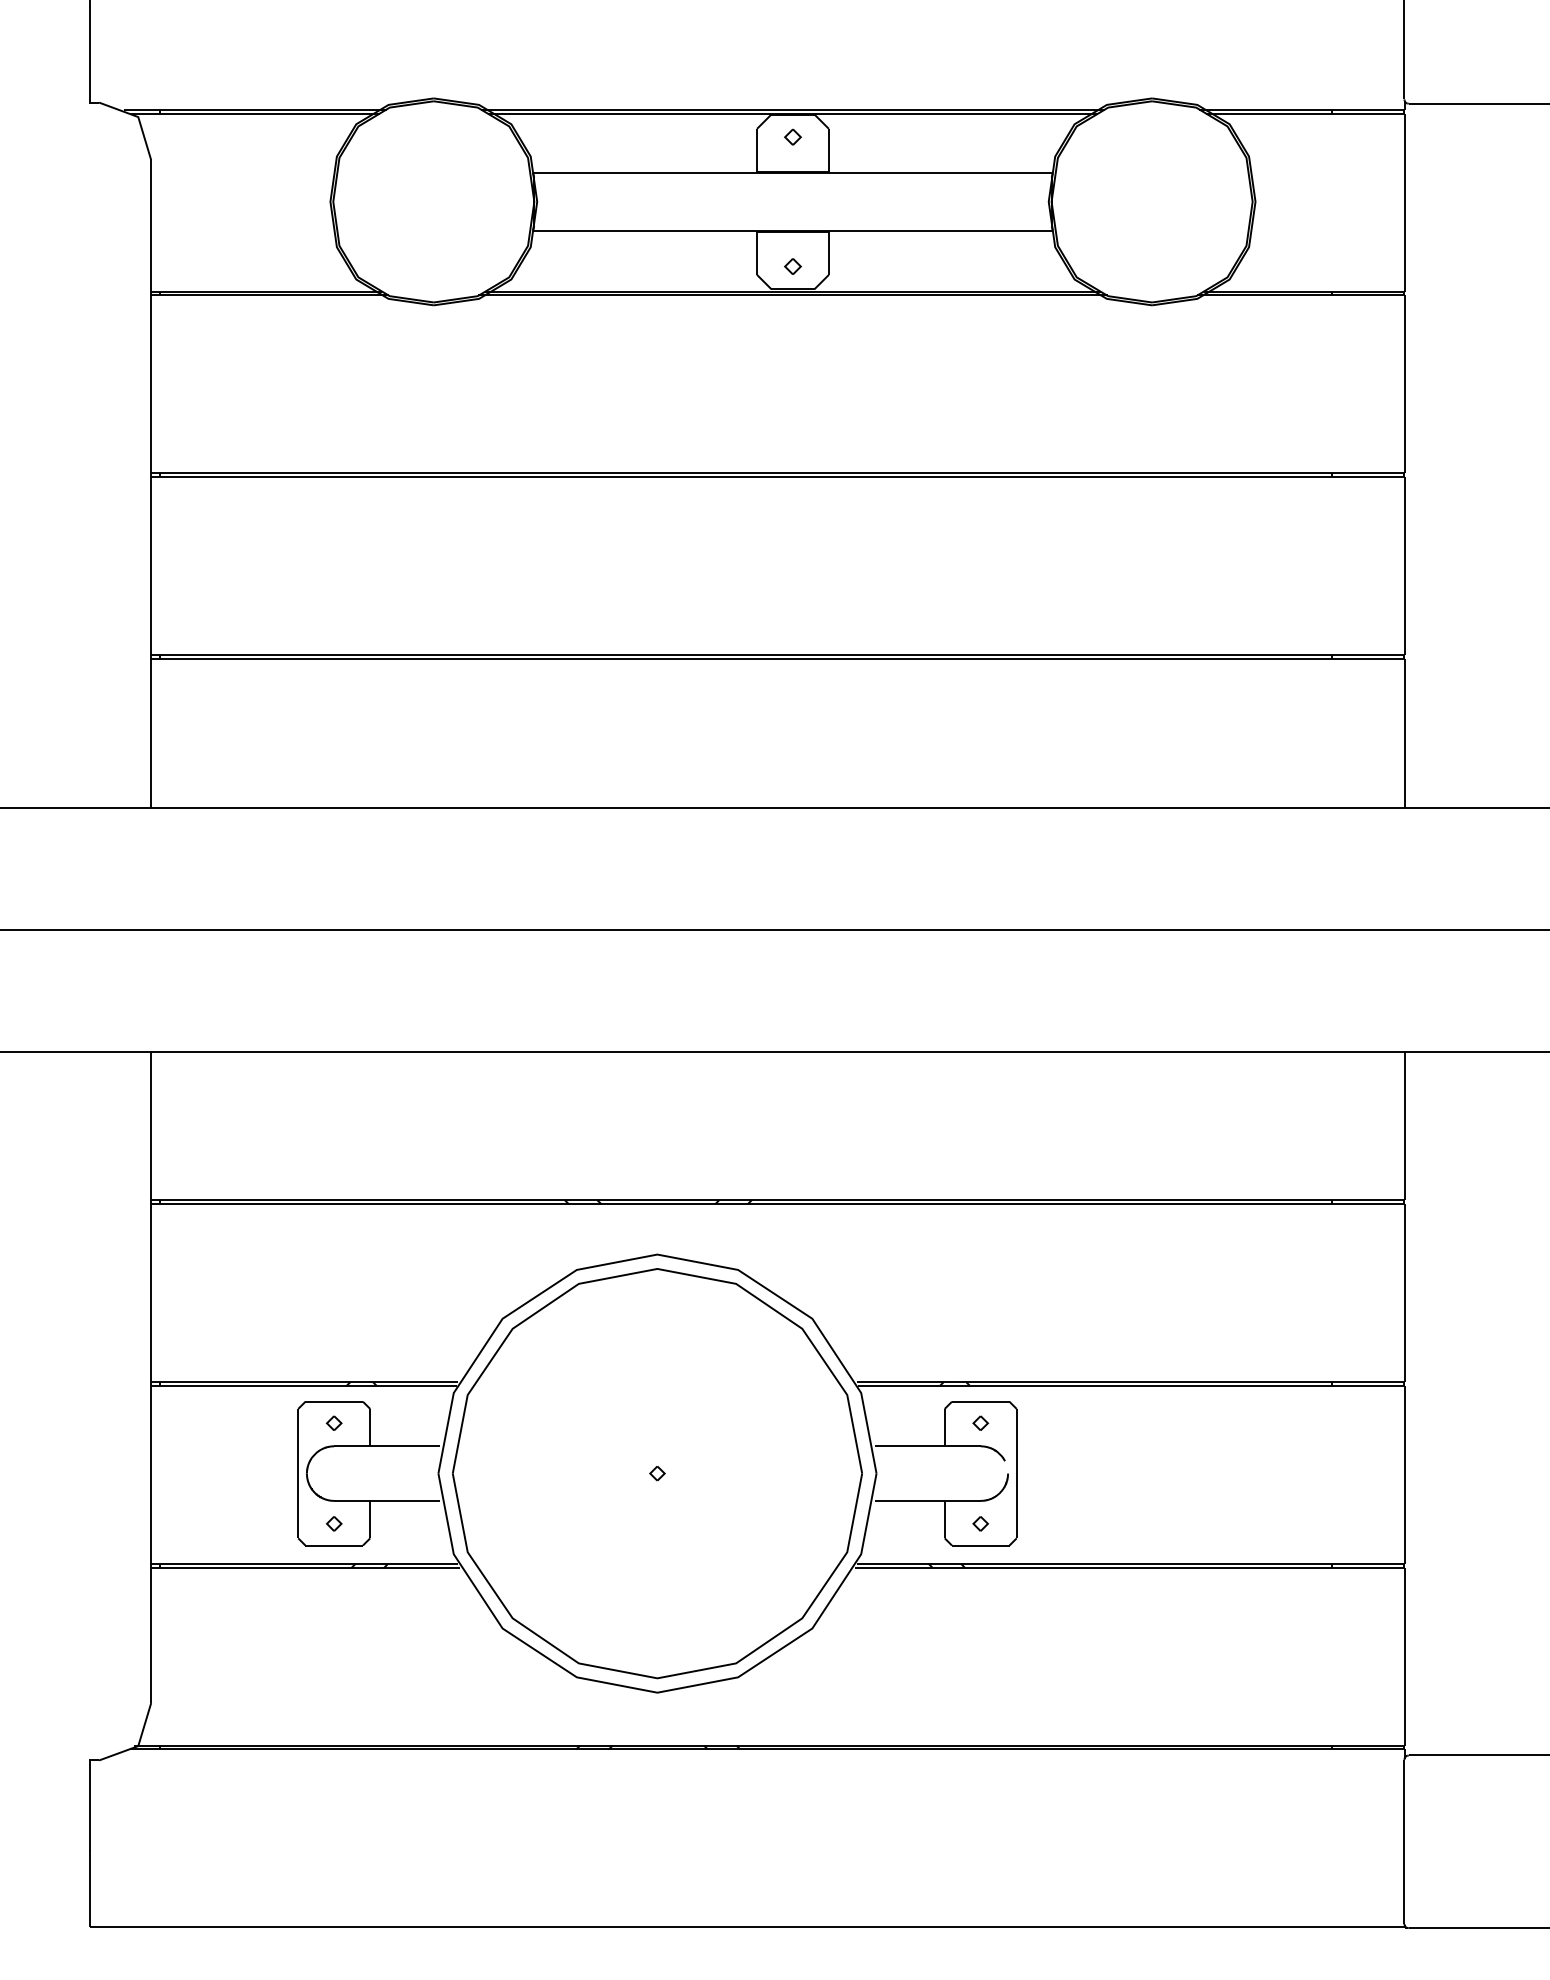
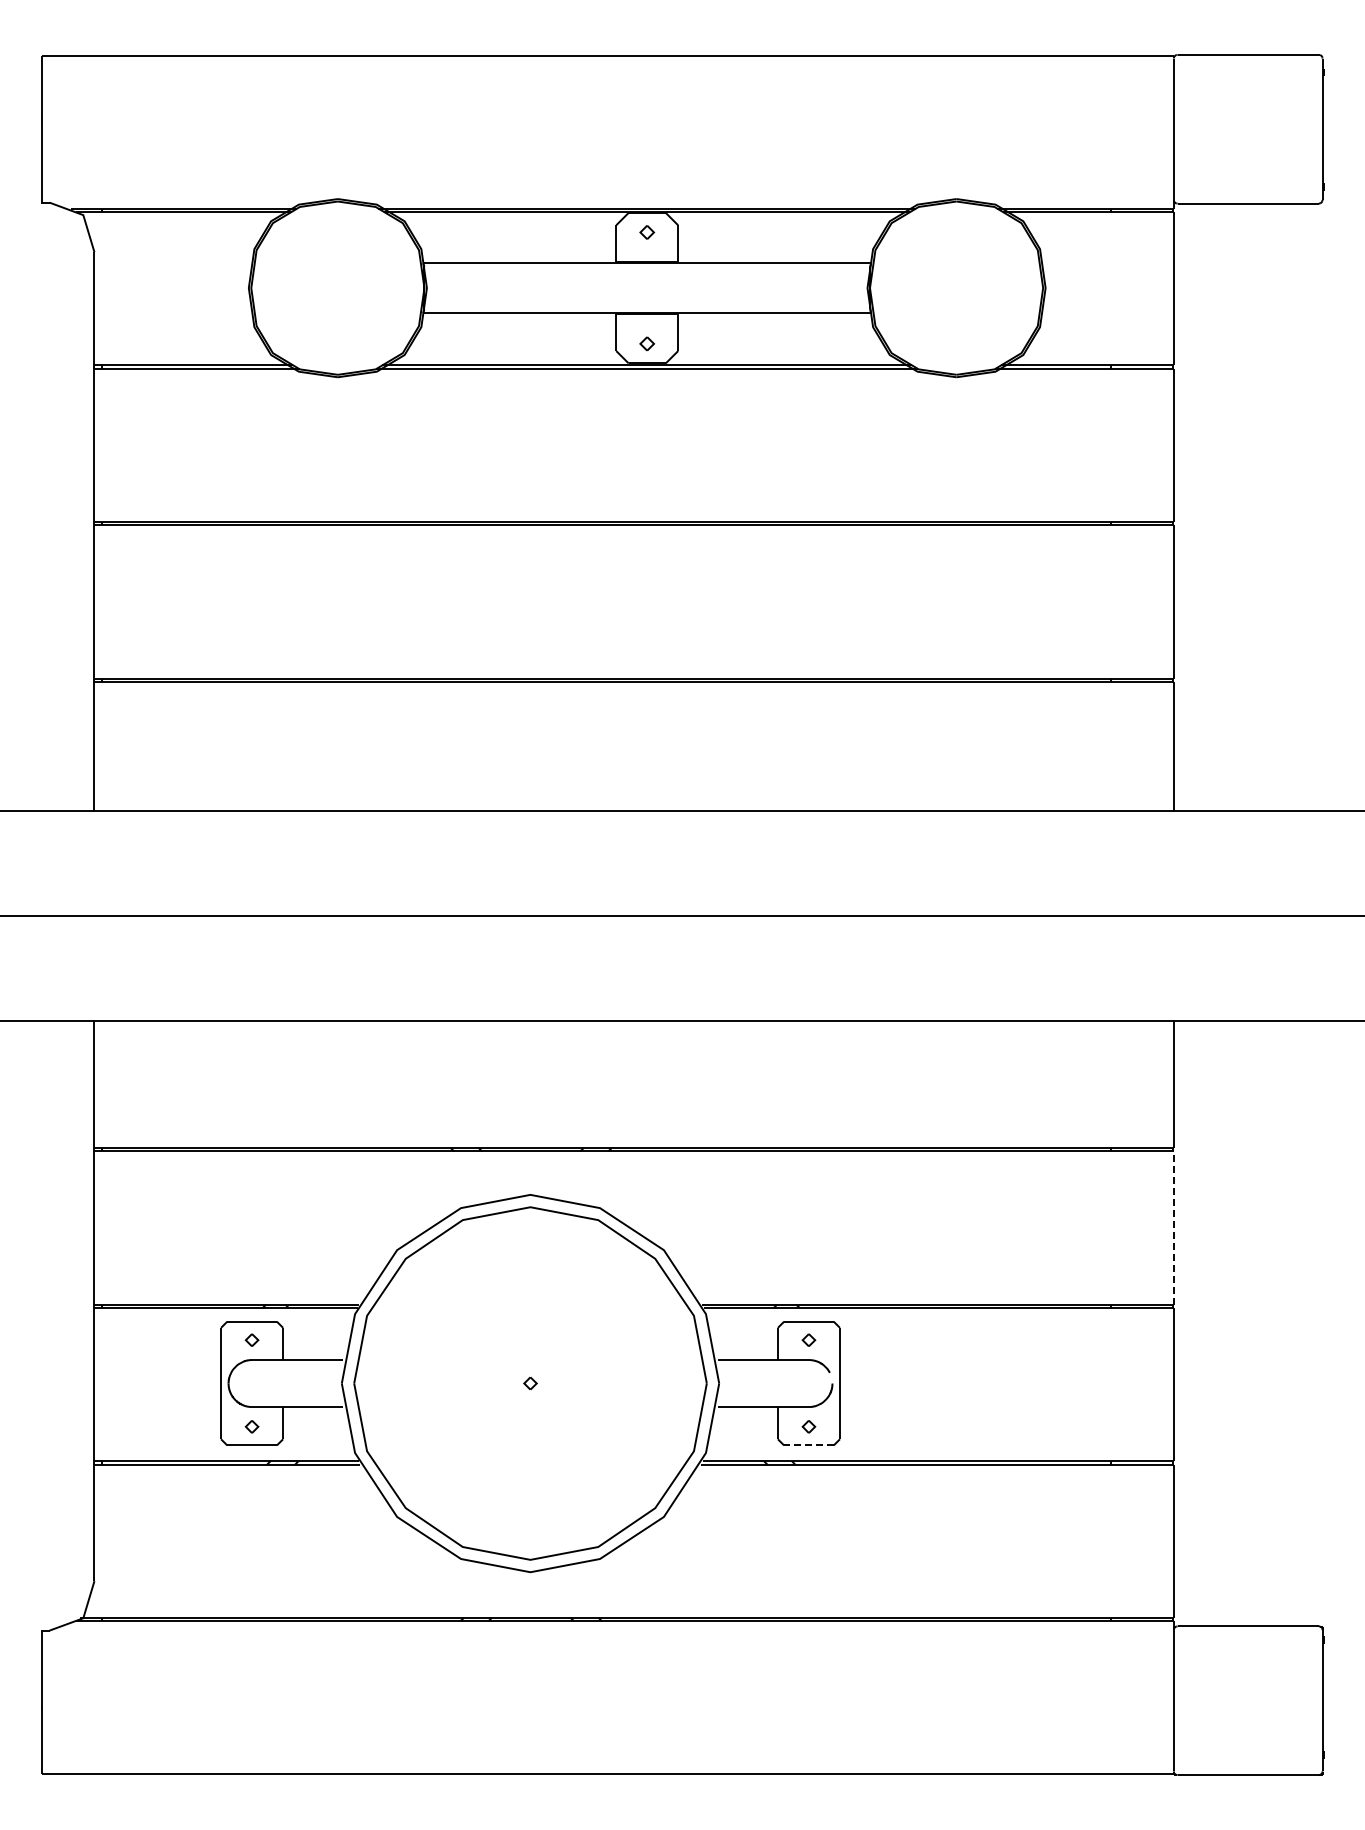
line: (1405, 1293) -> (1174, 1228), solid -> dashed
line: (980, 1545) -> (808, 1445), solid -> dashed

